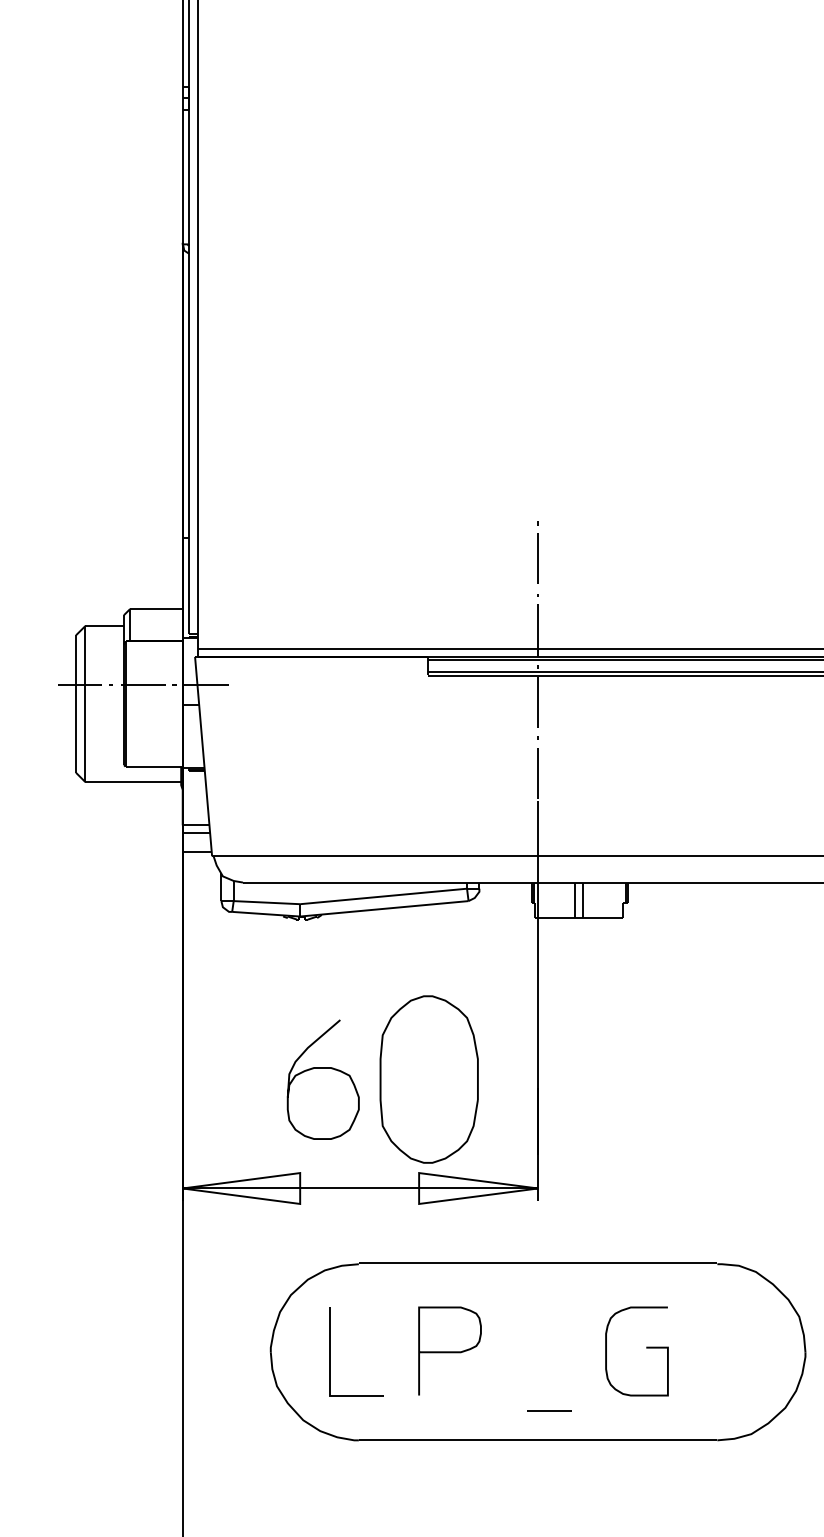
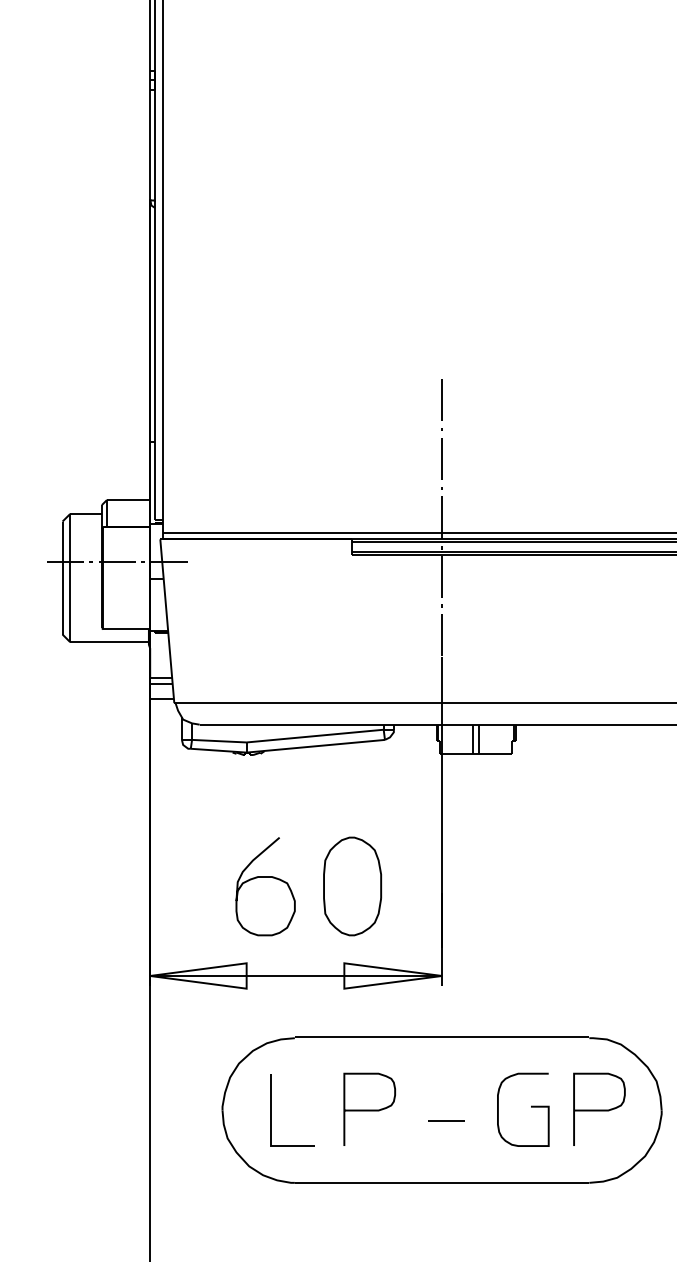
line: (537, 487) -> (441, 400), added
part: (428, 1079) -> (352, 886), size x0.71
curve: (729, 1351) -> (599, 1109), added
line: (549, 1410) -> (446, 1120), moved

